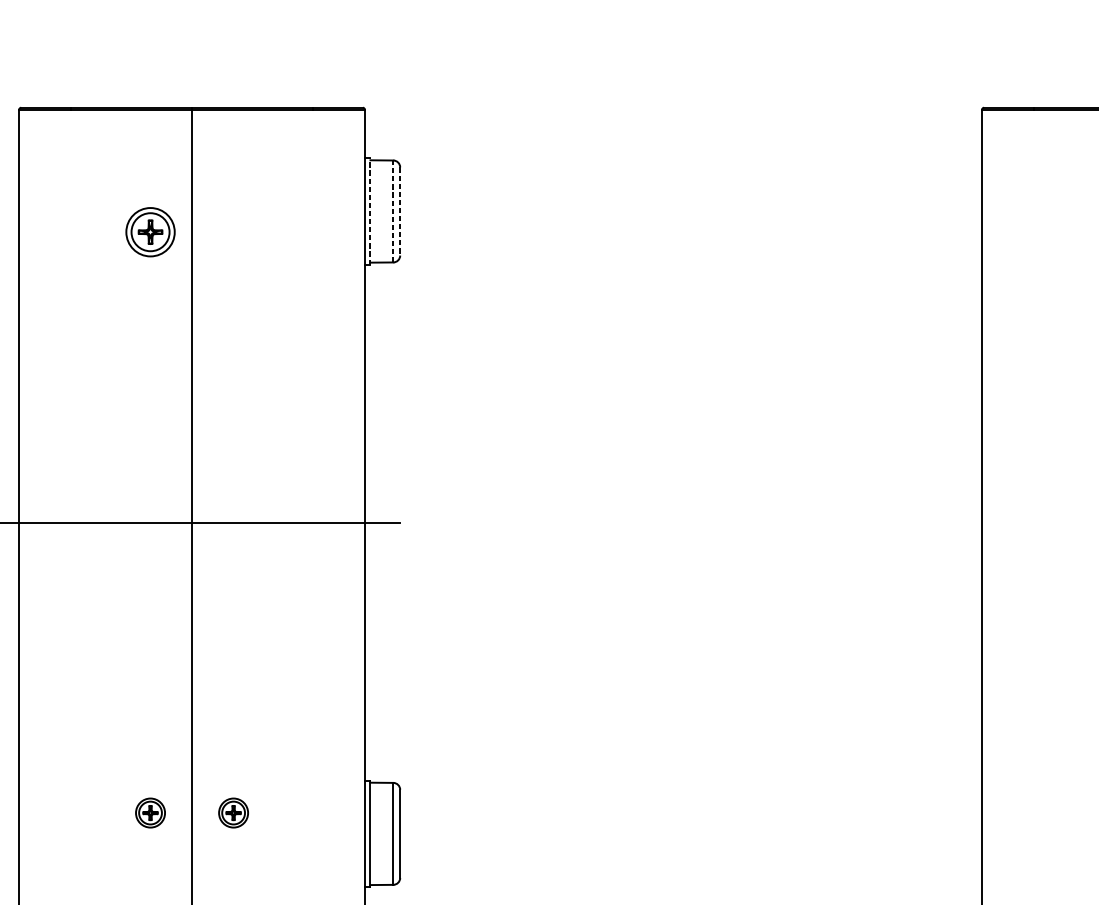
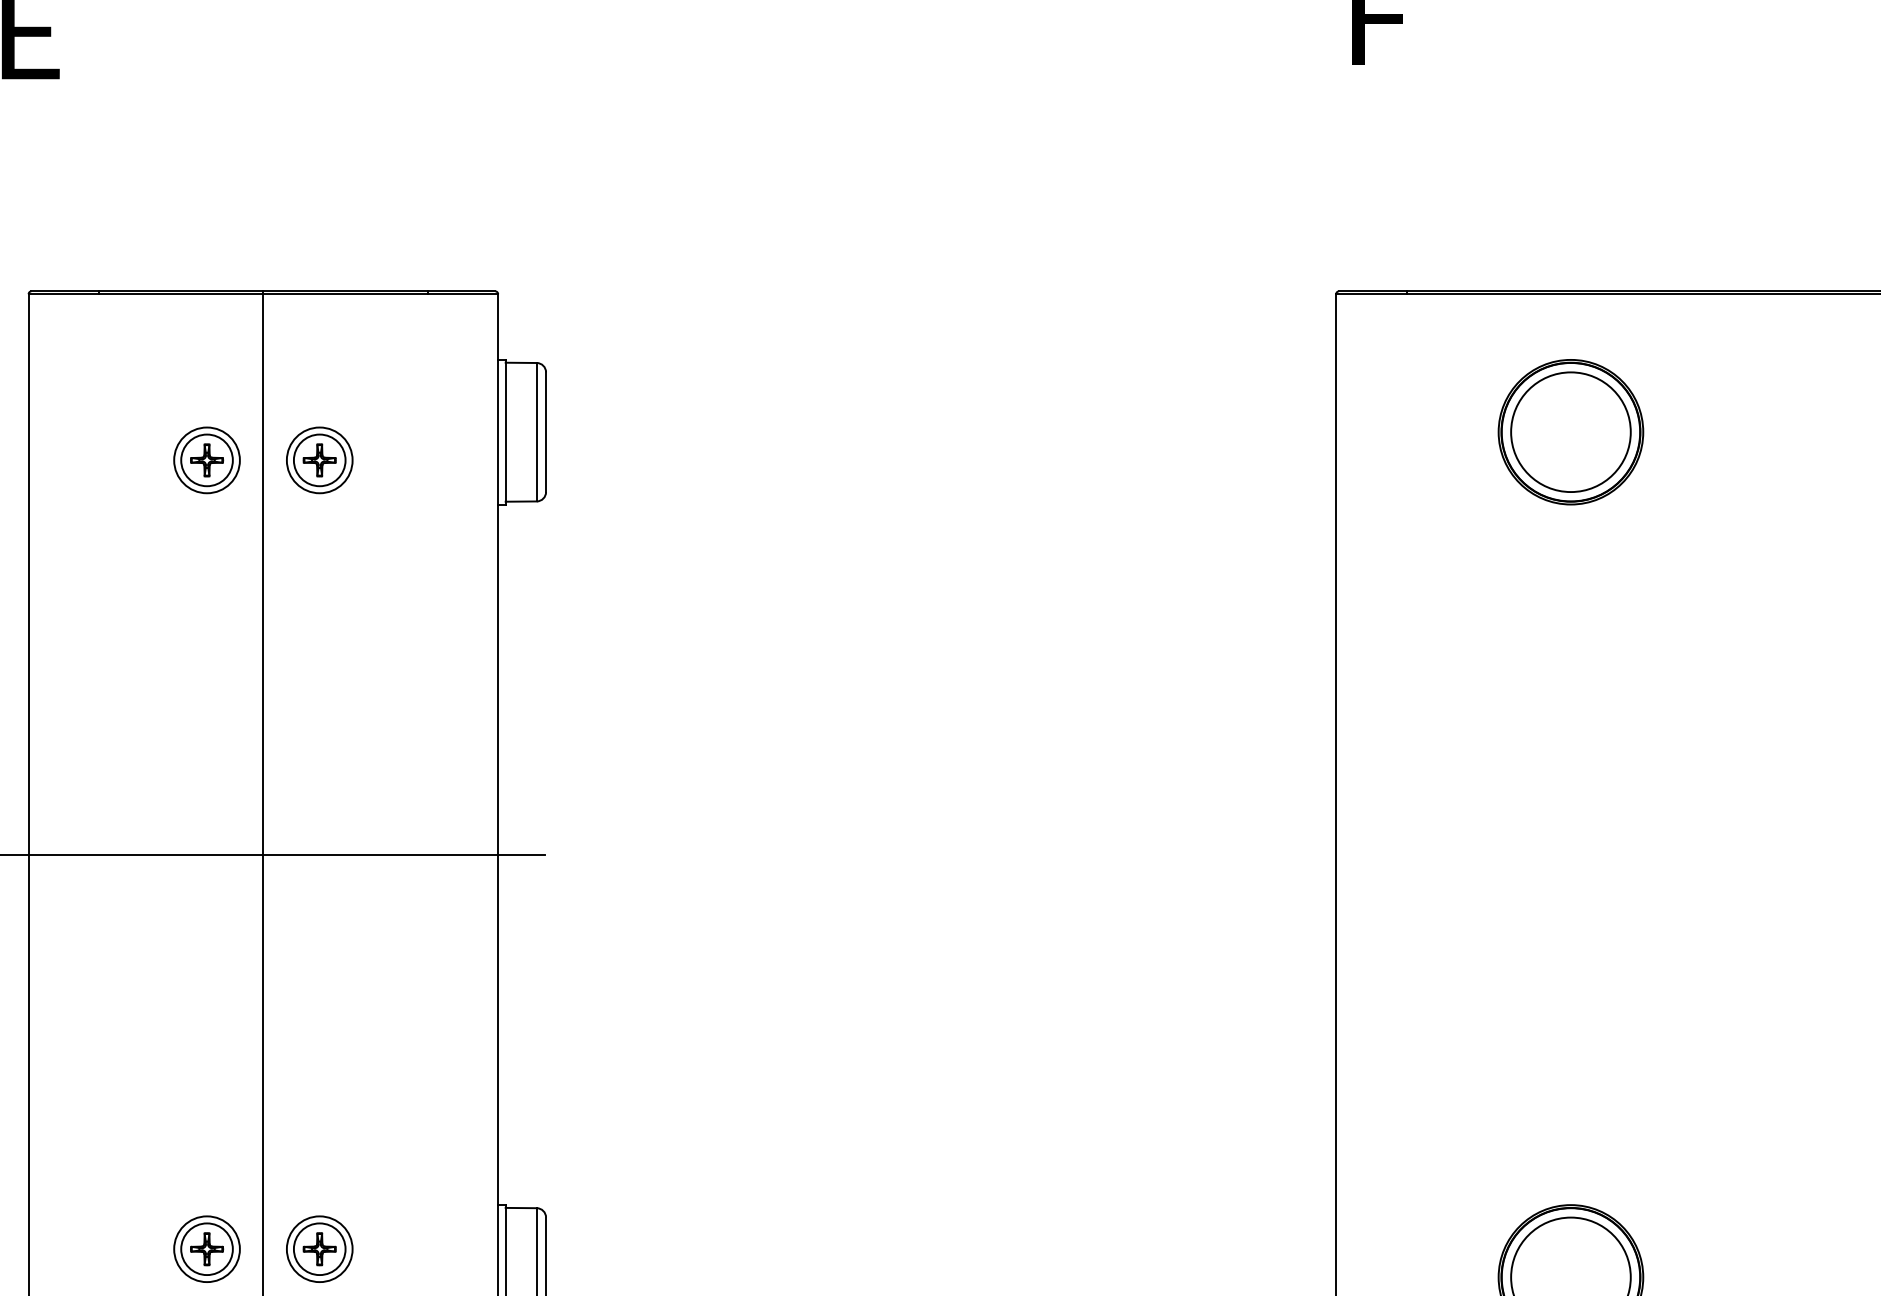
line: (370, 210) -> (505, 431), dashed -> solid
line: (393, 210) -> (536, 431), dashed -> solid
line: (400, 211) -> (546, 432), dashed -> solid
part: (233, 232) -> (319, 460), added
part: (150, 812) -> (206, 1248), size x1.67
part: (233, 812) -> (319, 1248), size x1.67

